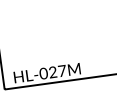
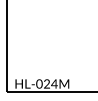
text: (62, 70) -> (54, 83), HL-027M -> HL-024M

